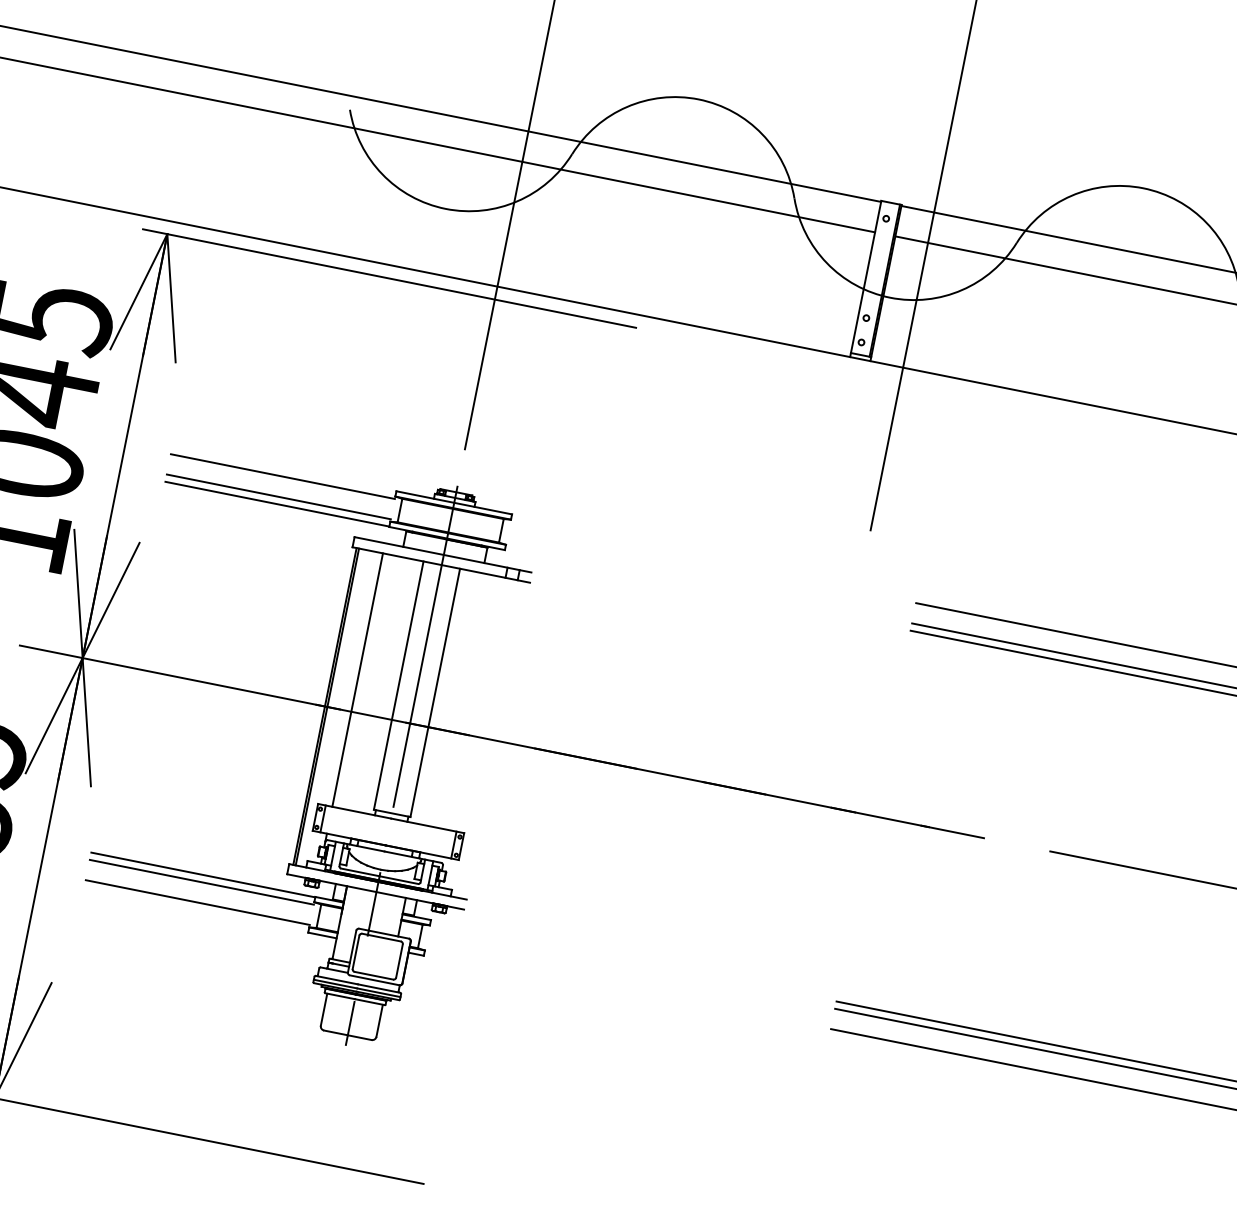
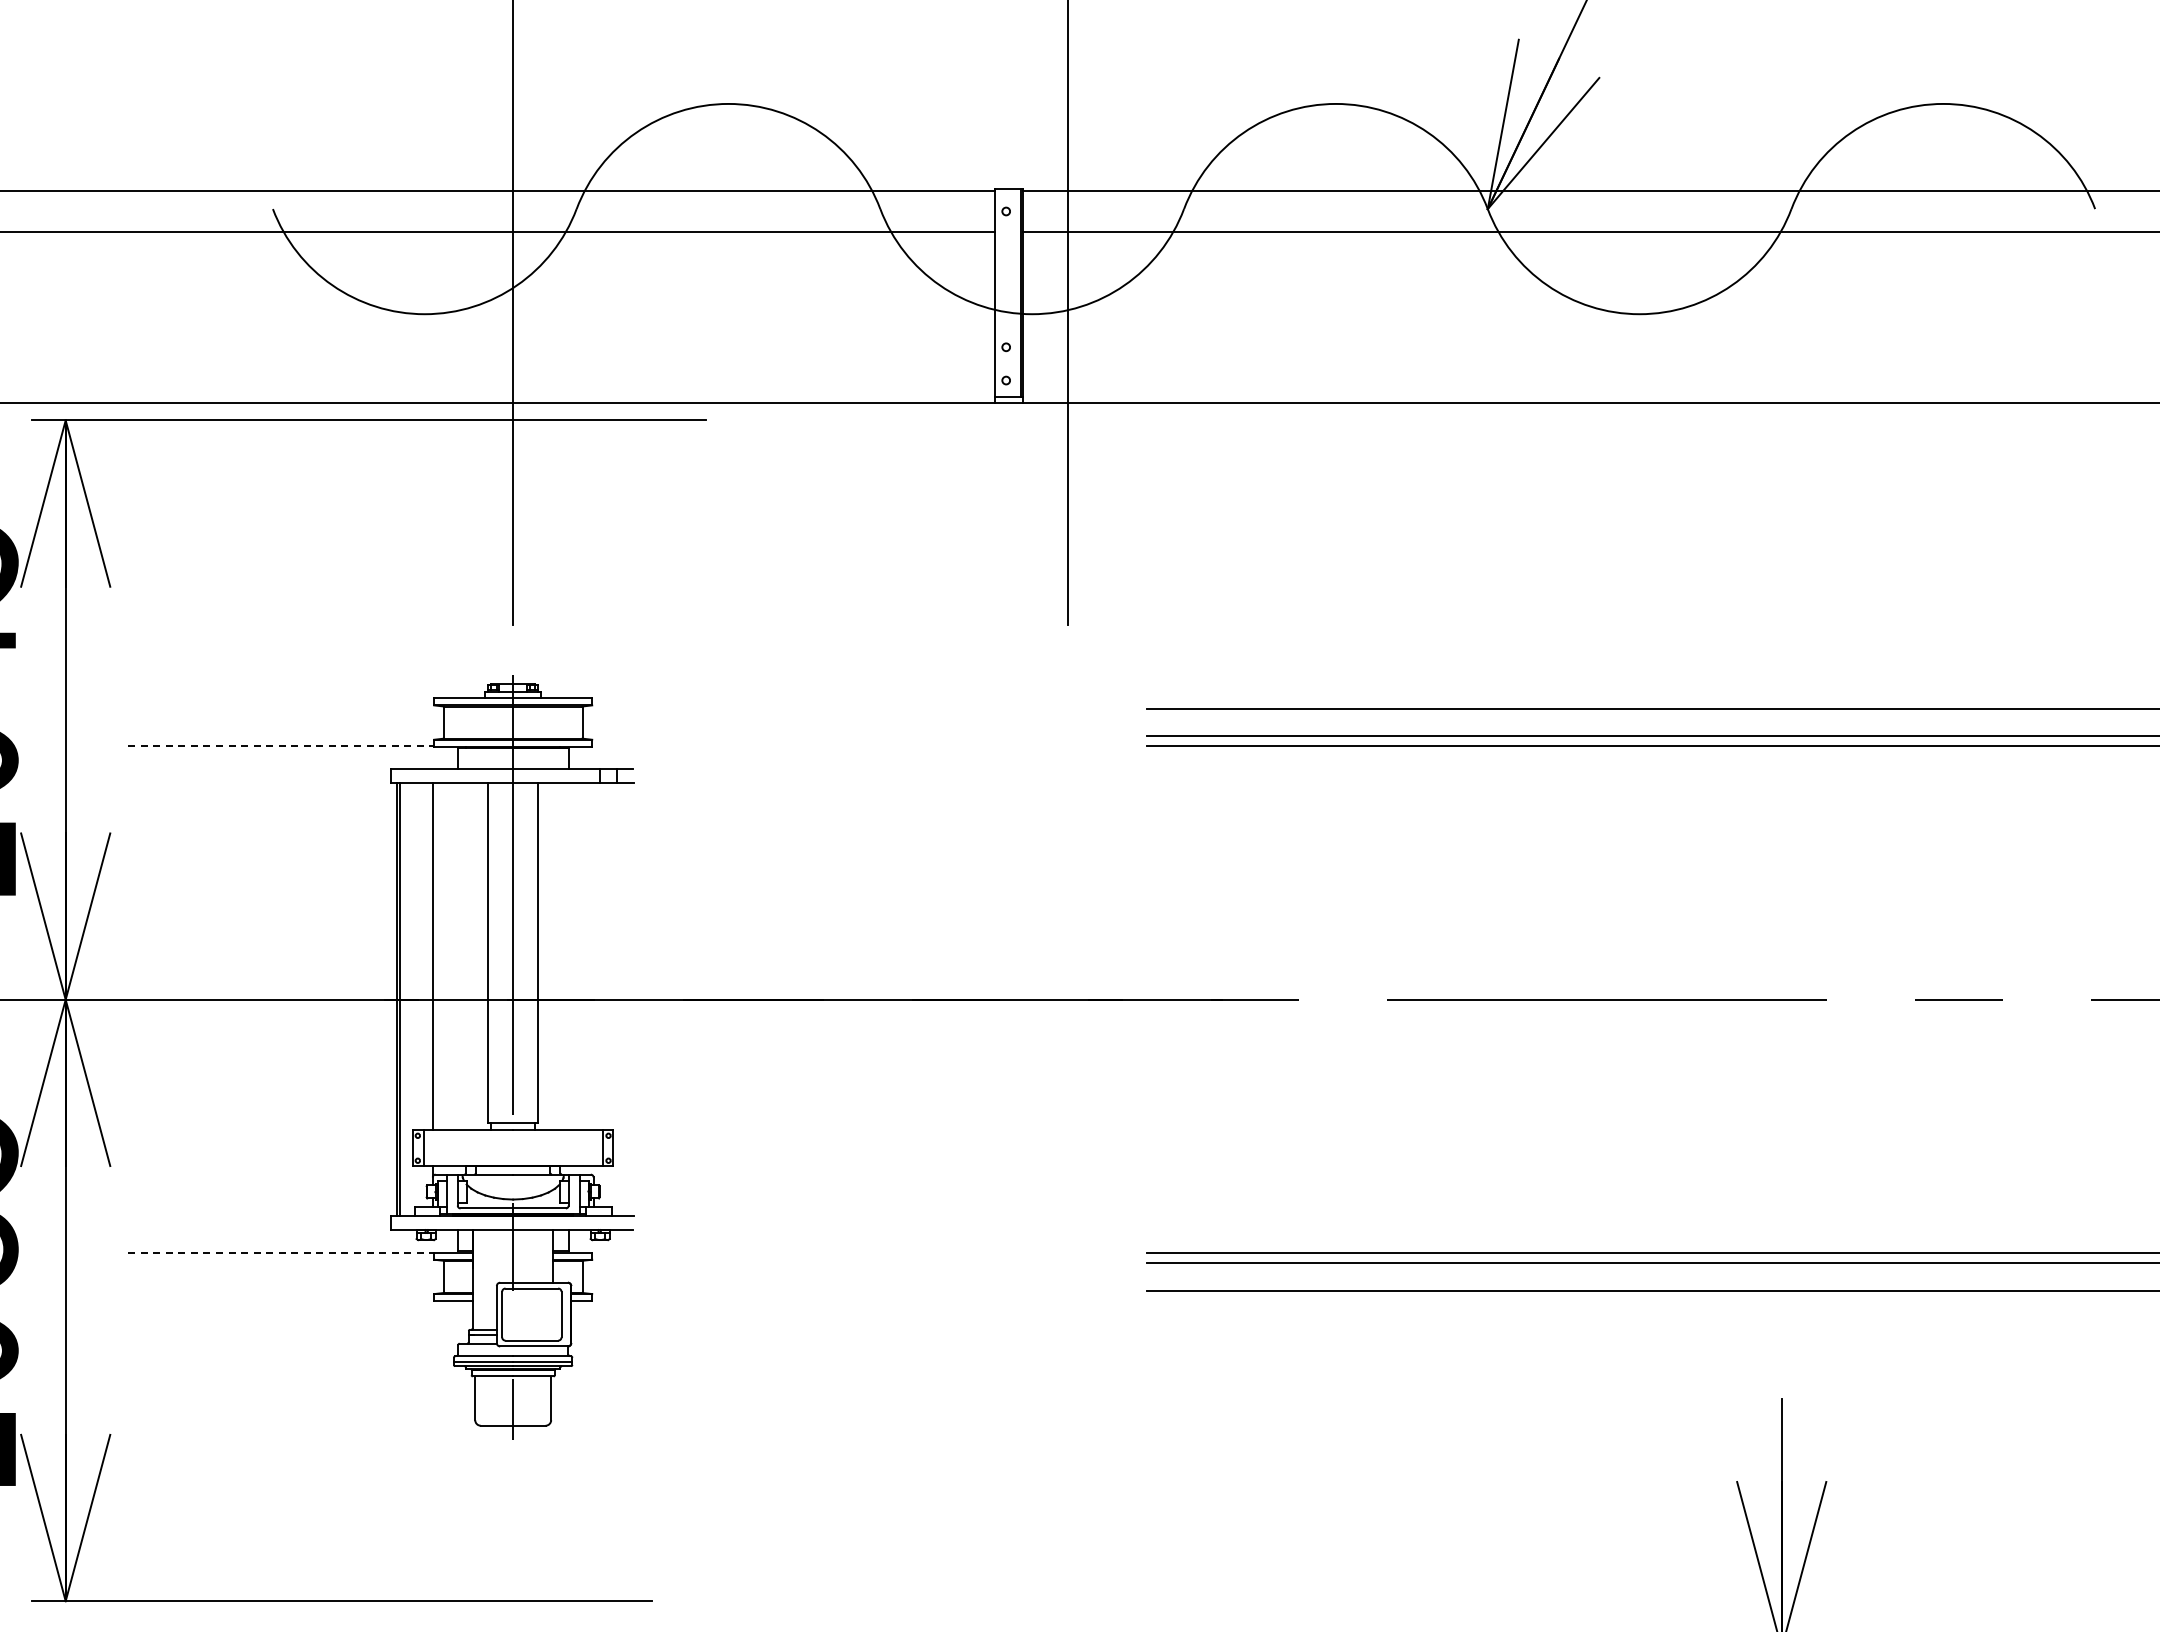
line: (283, 476) -> (281, 708), removed
line: (279, 496) -> (281, 736), removed
line: (277, 504) -> (281, 746), solid -> dashed
line: (203, 875) -> (281, 1253), solid -> dashed
line: (202, 882) -> (281, 1263), removed
line: (198, 902) -> (281, 1290), removed

